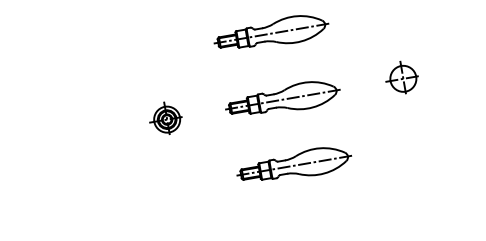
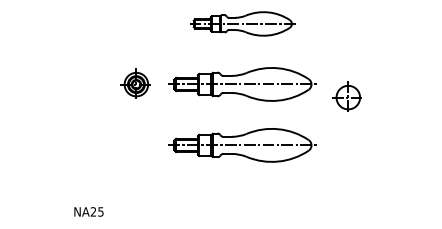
part: (401, 77) -> (346, 96), moved
part: (282, 99) -> (242, 84), size x1.4
part: (293, 164) -> (242, 144), size x1.4

